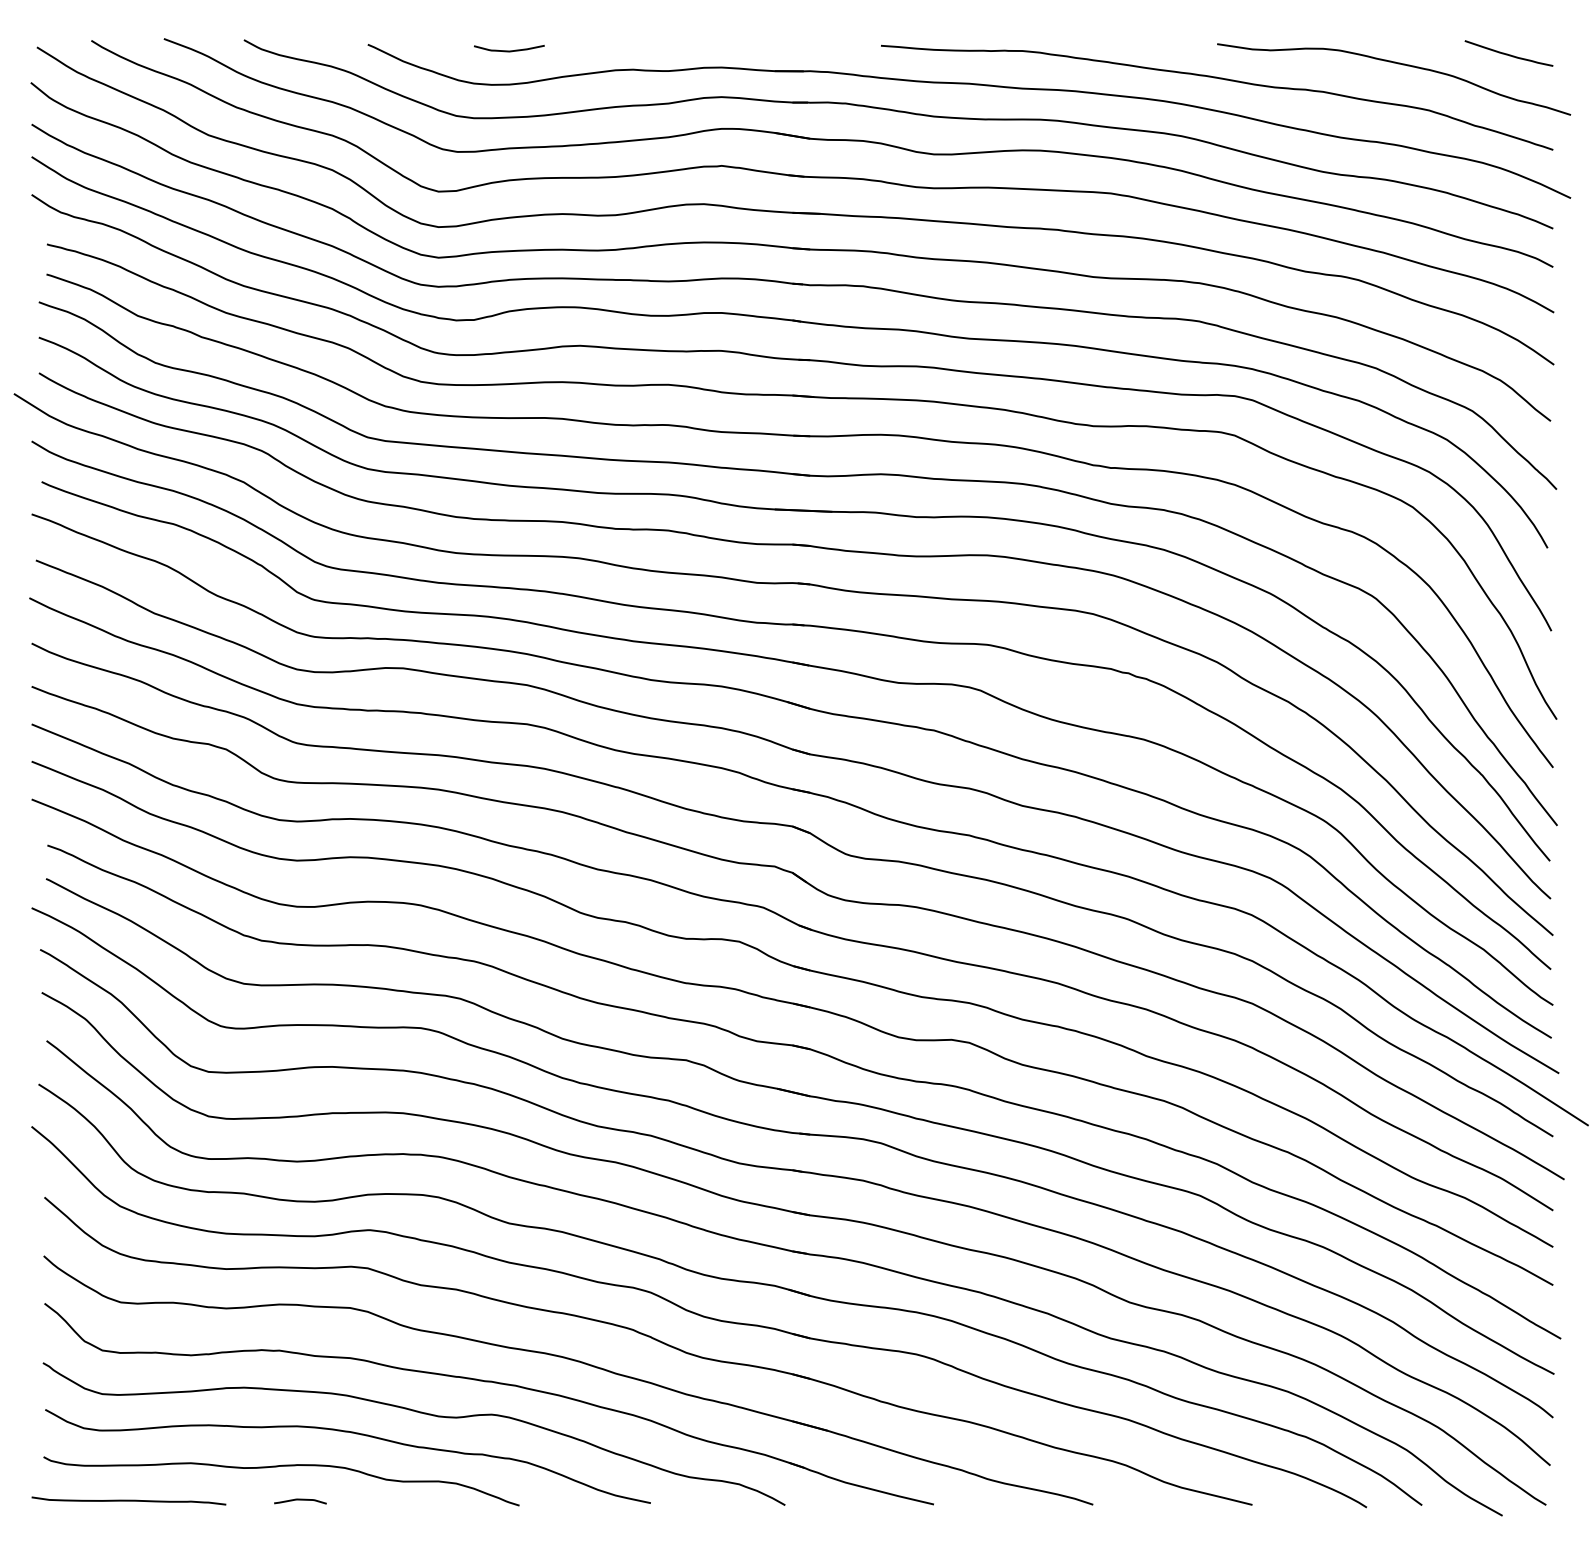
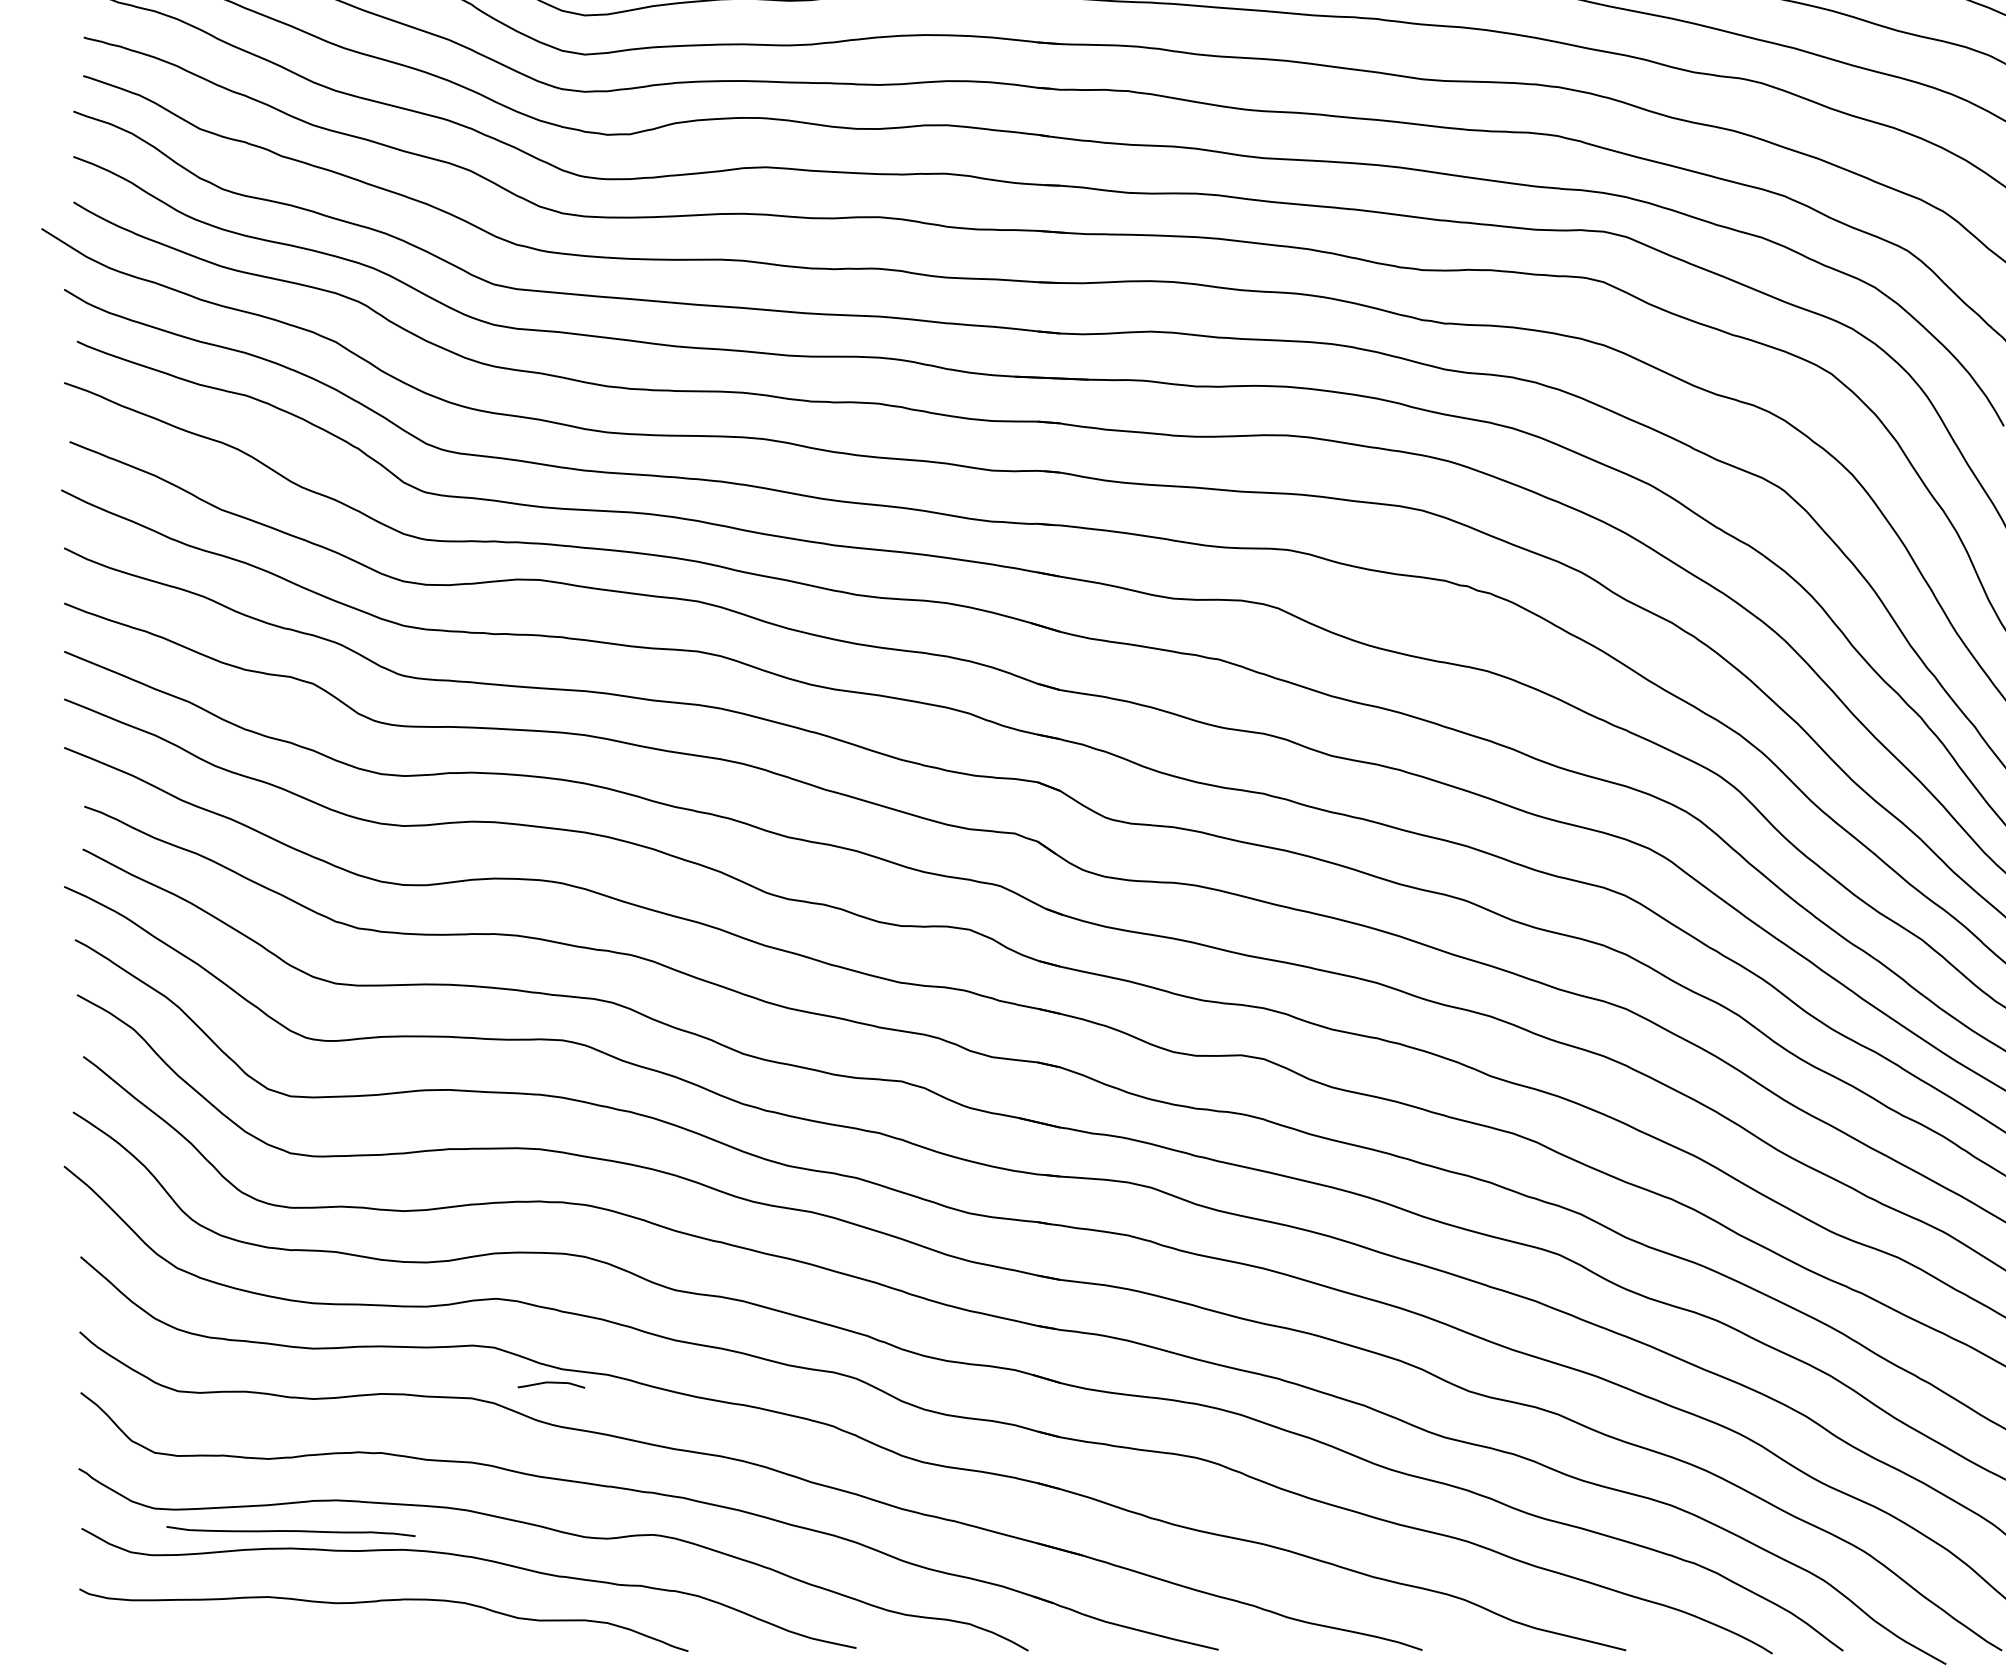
curve: (128, 1500) -> (290, 1530), moved
curve: (300, 1500) -> (551, 1383), moved

